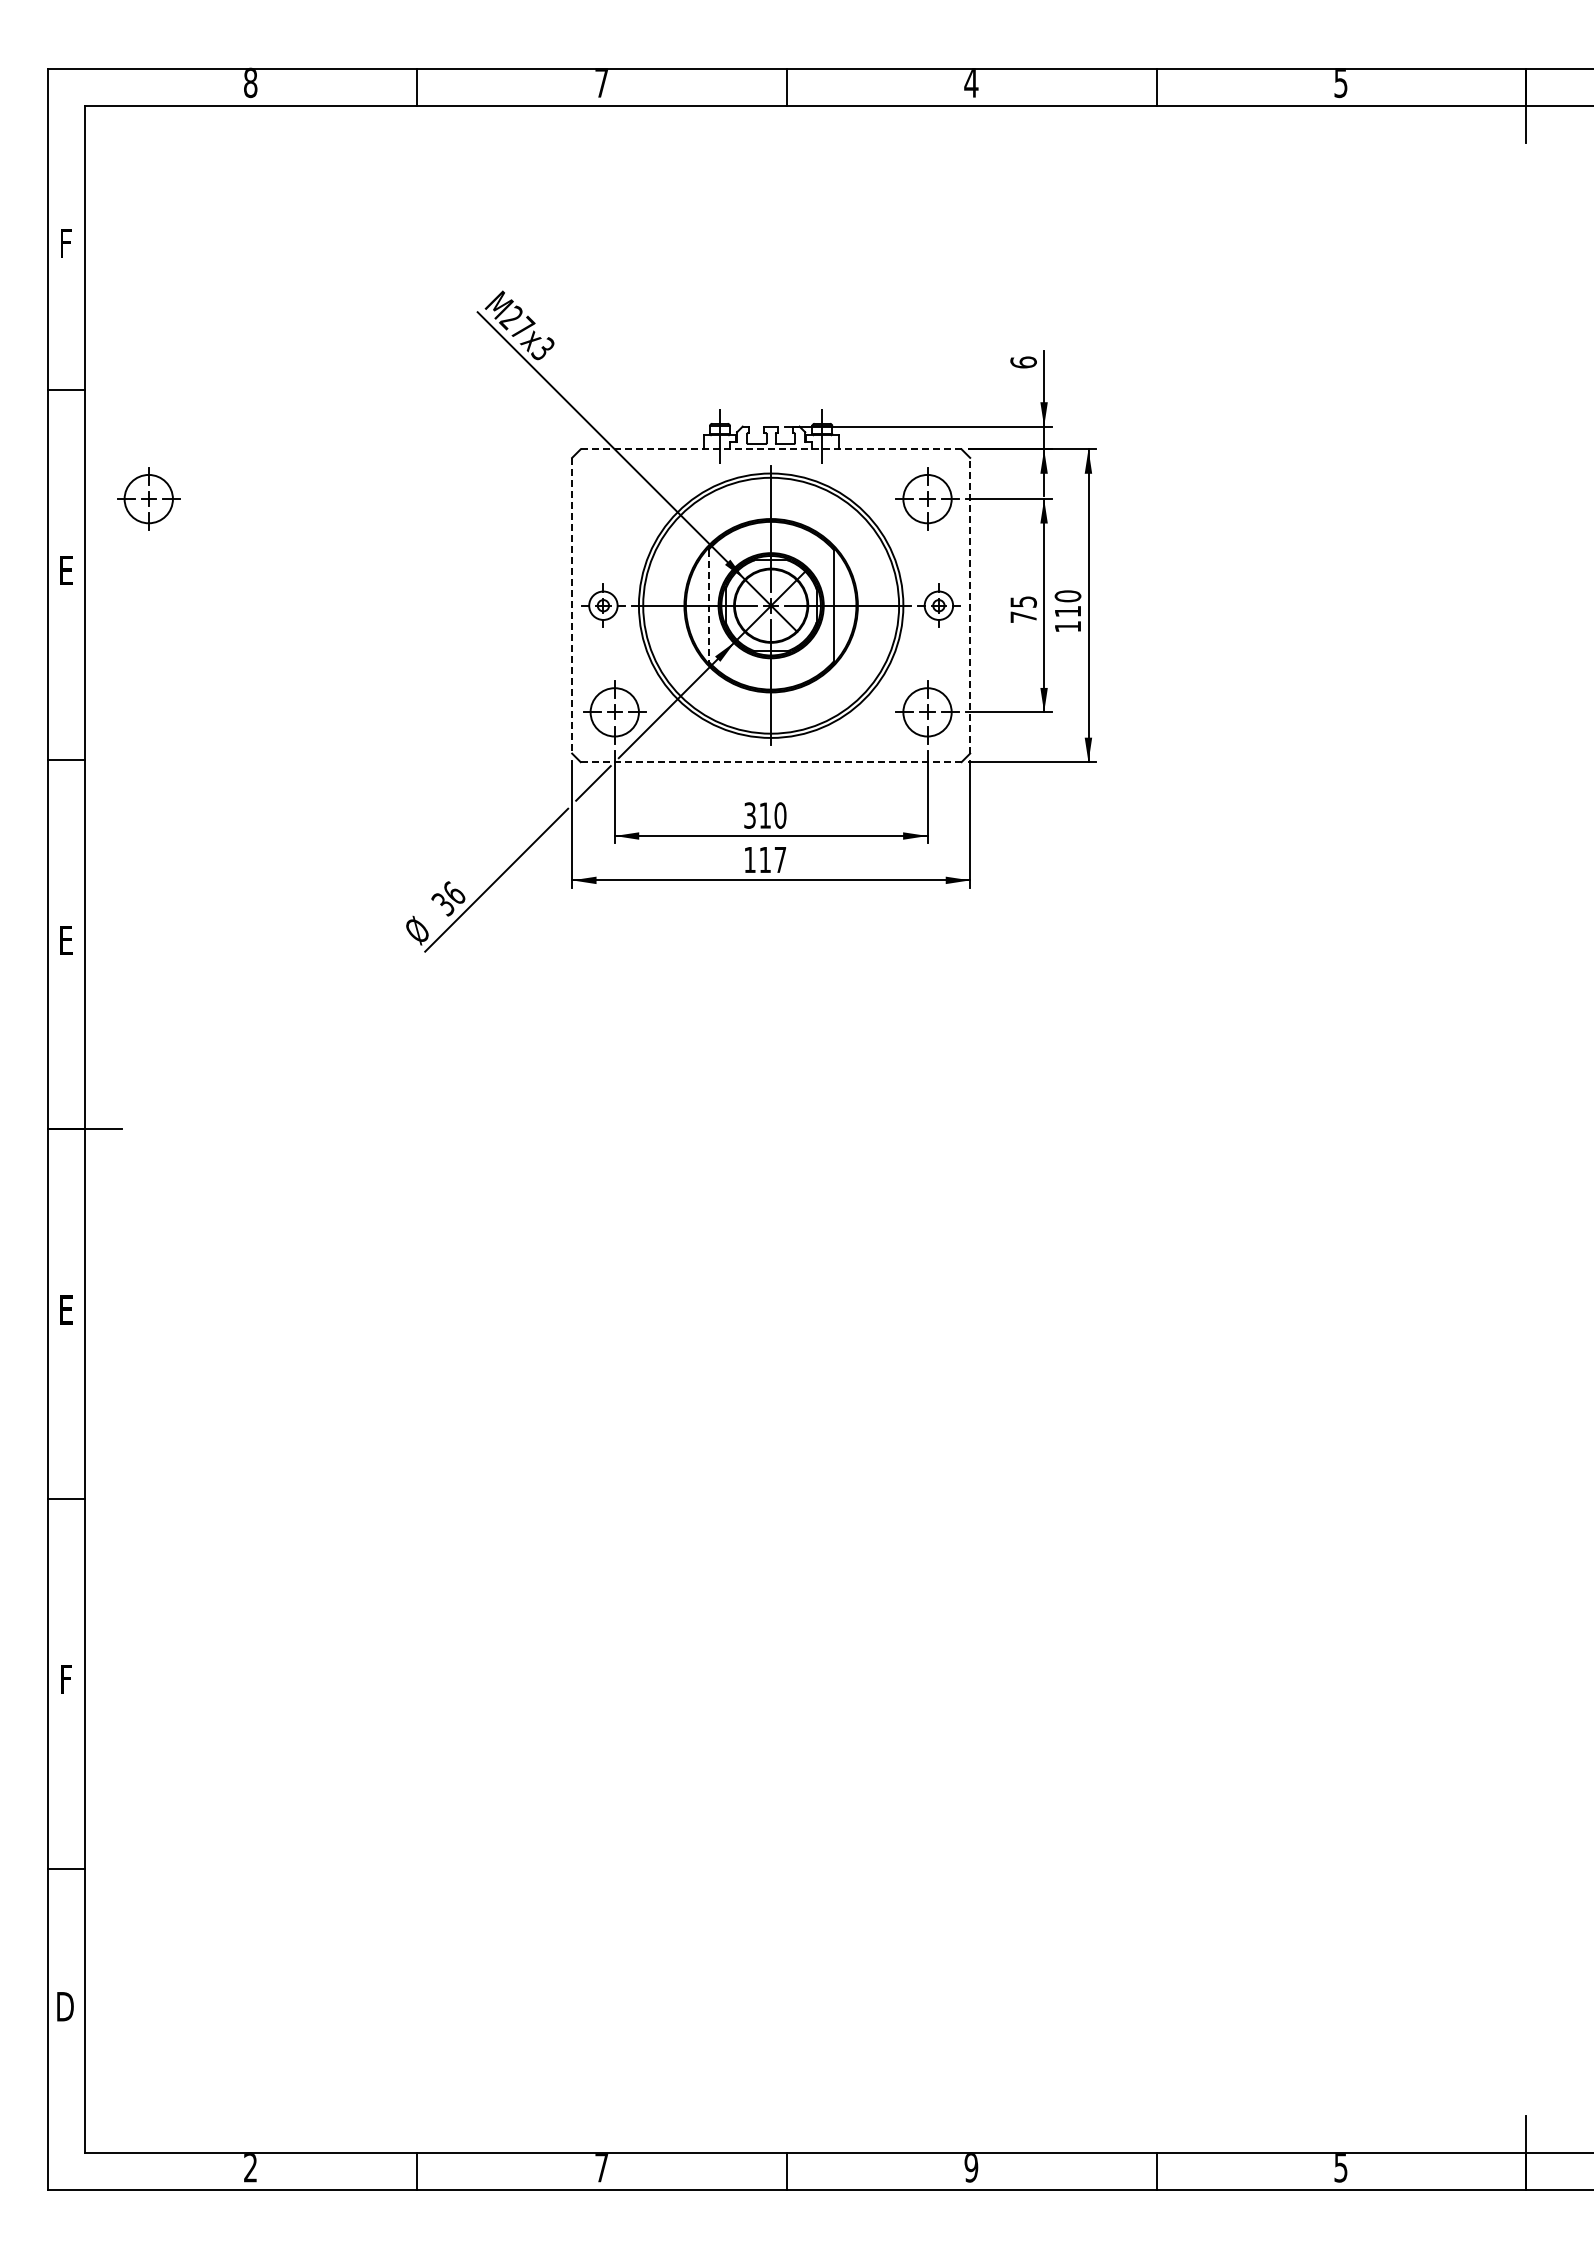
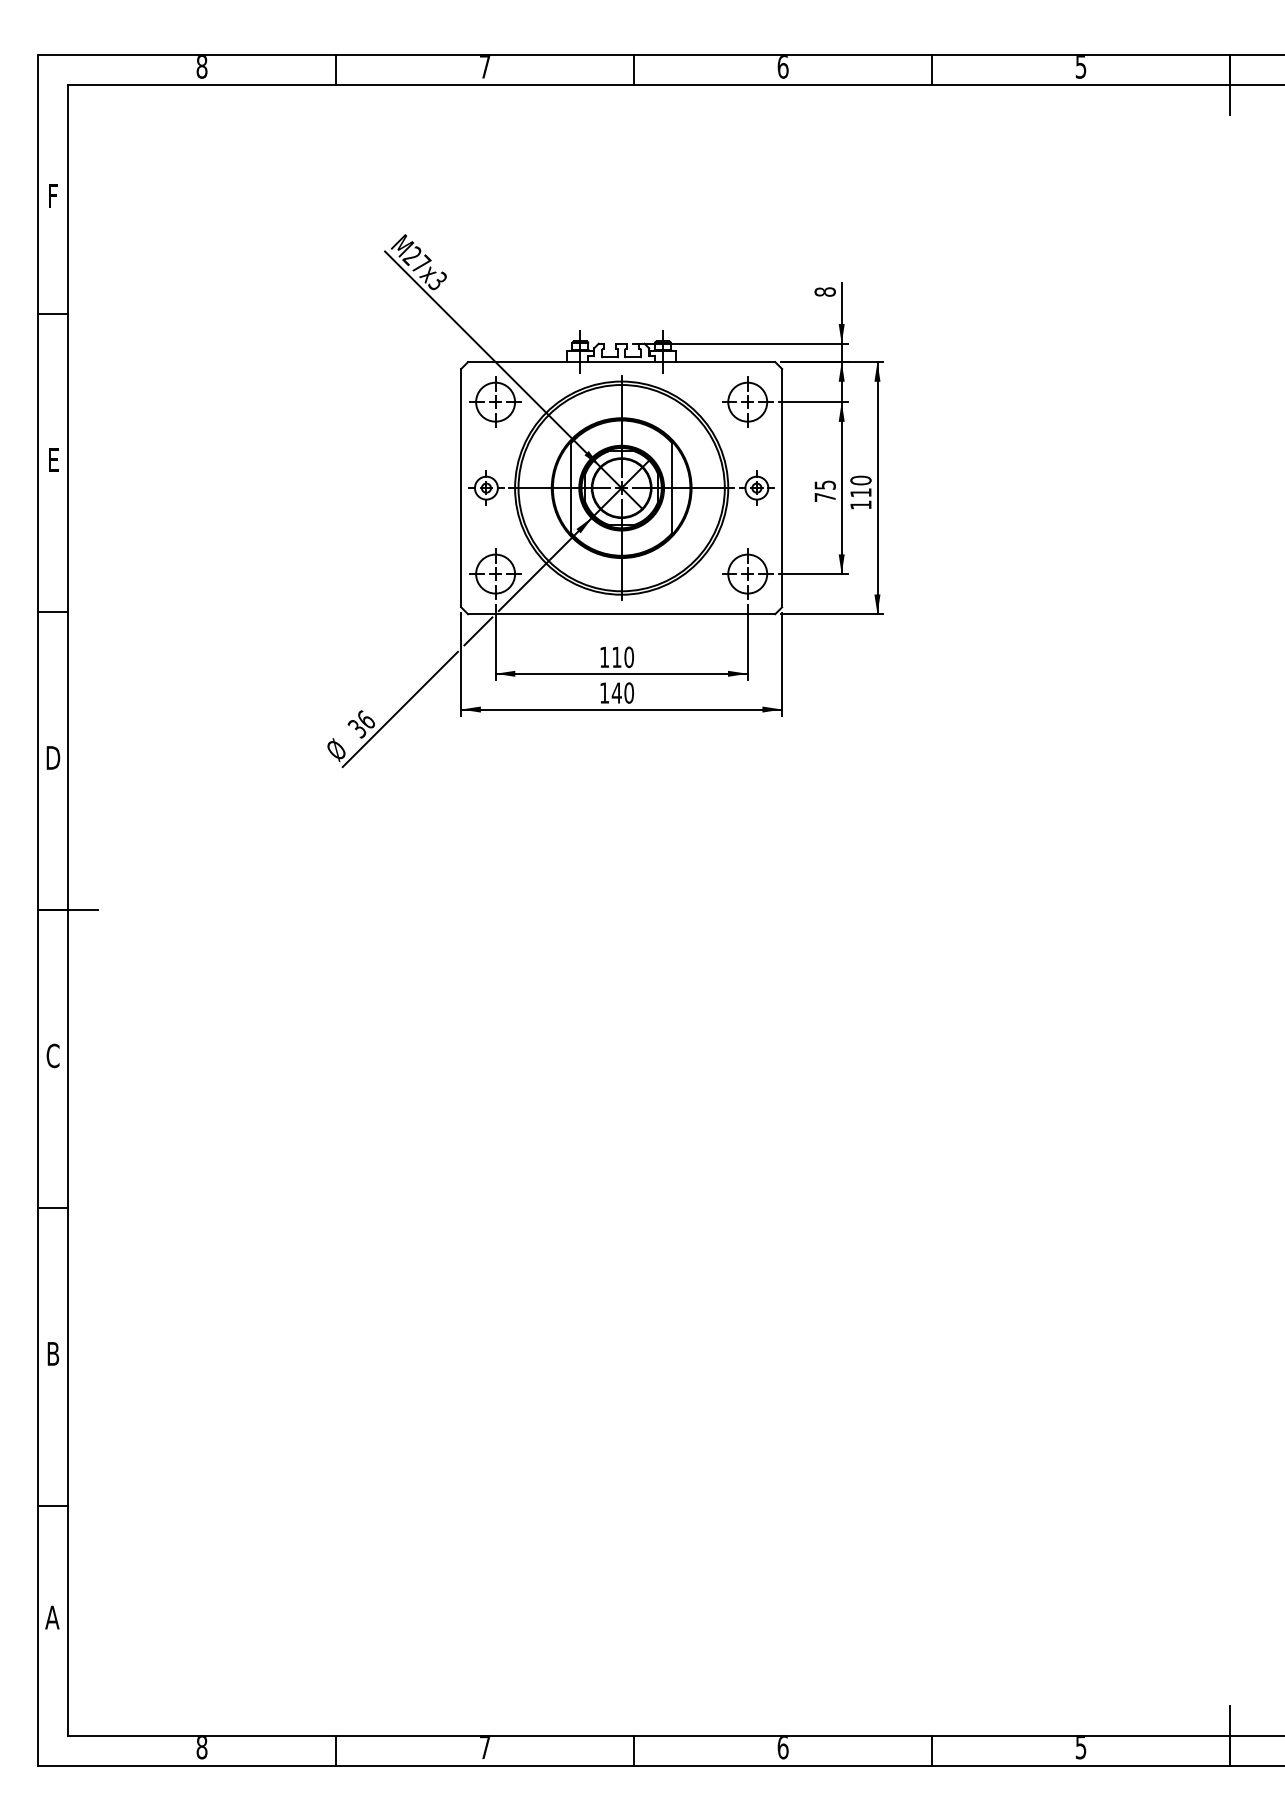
text: (971, 82) -> (783, 66), 4 -> 6
text: (1023, 362) -> (825, 292), 6 -> 8
line: (770, 449) -> (621, 362), dashed -> solid
part: (148, 498) -> (495, 401), moved
line: (572, 605) -> (461, 487), dashed -> solid
line: (708, 605) -> (571, 487), dashed -> solid
line: (970, 605) -> (782, 487), dashed -> solid
line: (771, 762) -> (621, 614), dashed -> solid
text: (749, 815) -> (604, 657), 310 -> 110
text: (772, 859) -> (622, 692), 117 -> 140
text: (66, 939) -> (53, 757), E -> D
text: (65, 1309) -> (52, 1055), E -> C
text: (66, 1679) -> (53, 1353), F -> B
text: (64, 2006) -> (51, 1617), D -> A
text: (250, 2168) -> (201, 1748), 2 -> 8
text: (971, 2168) -> (783, 1748), 9 -> 6

